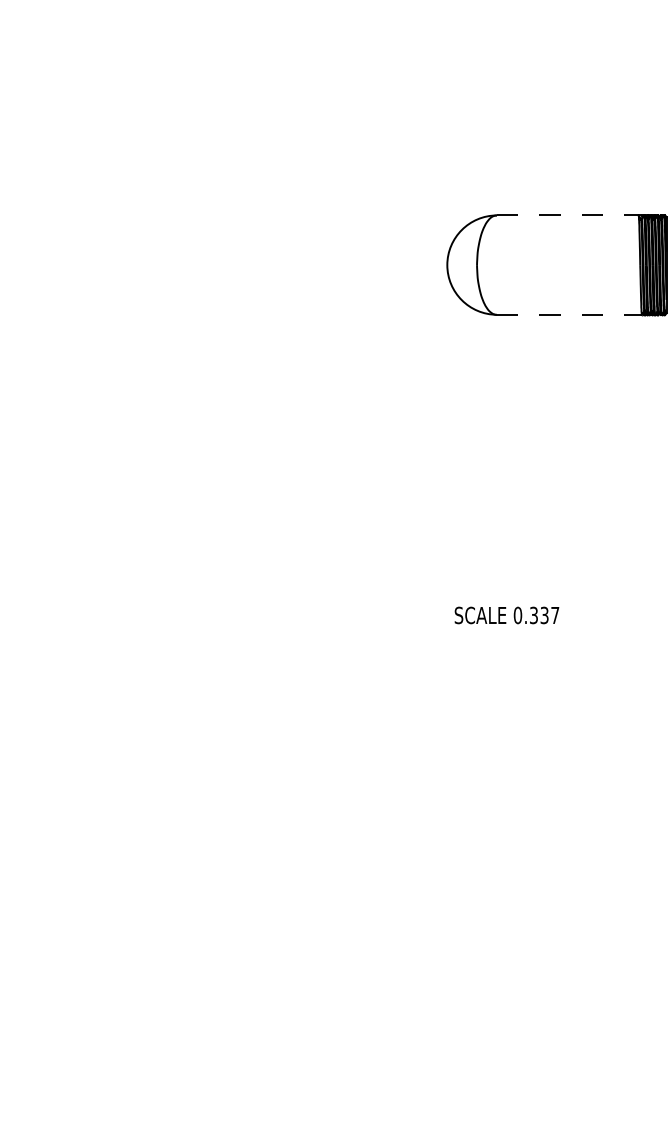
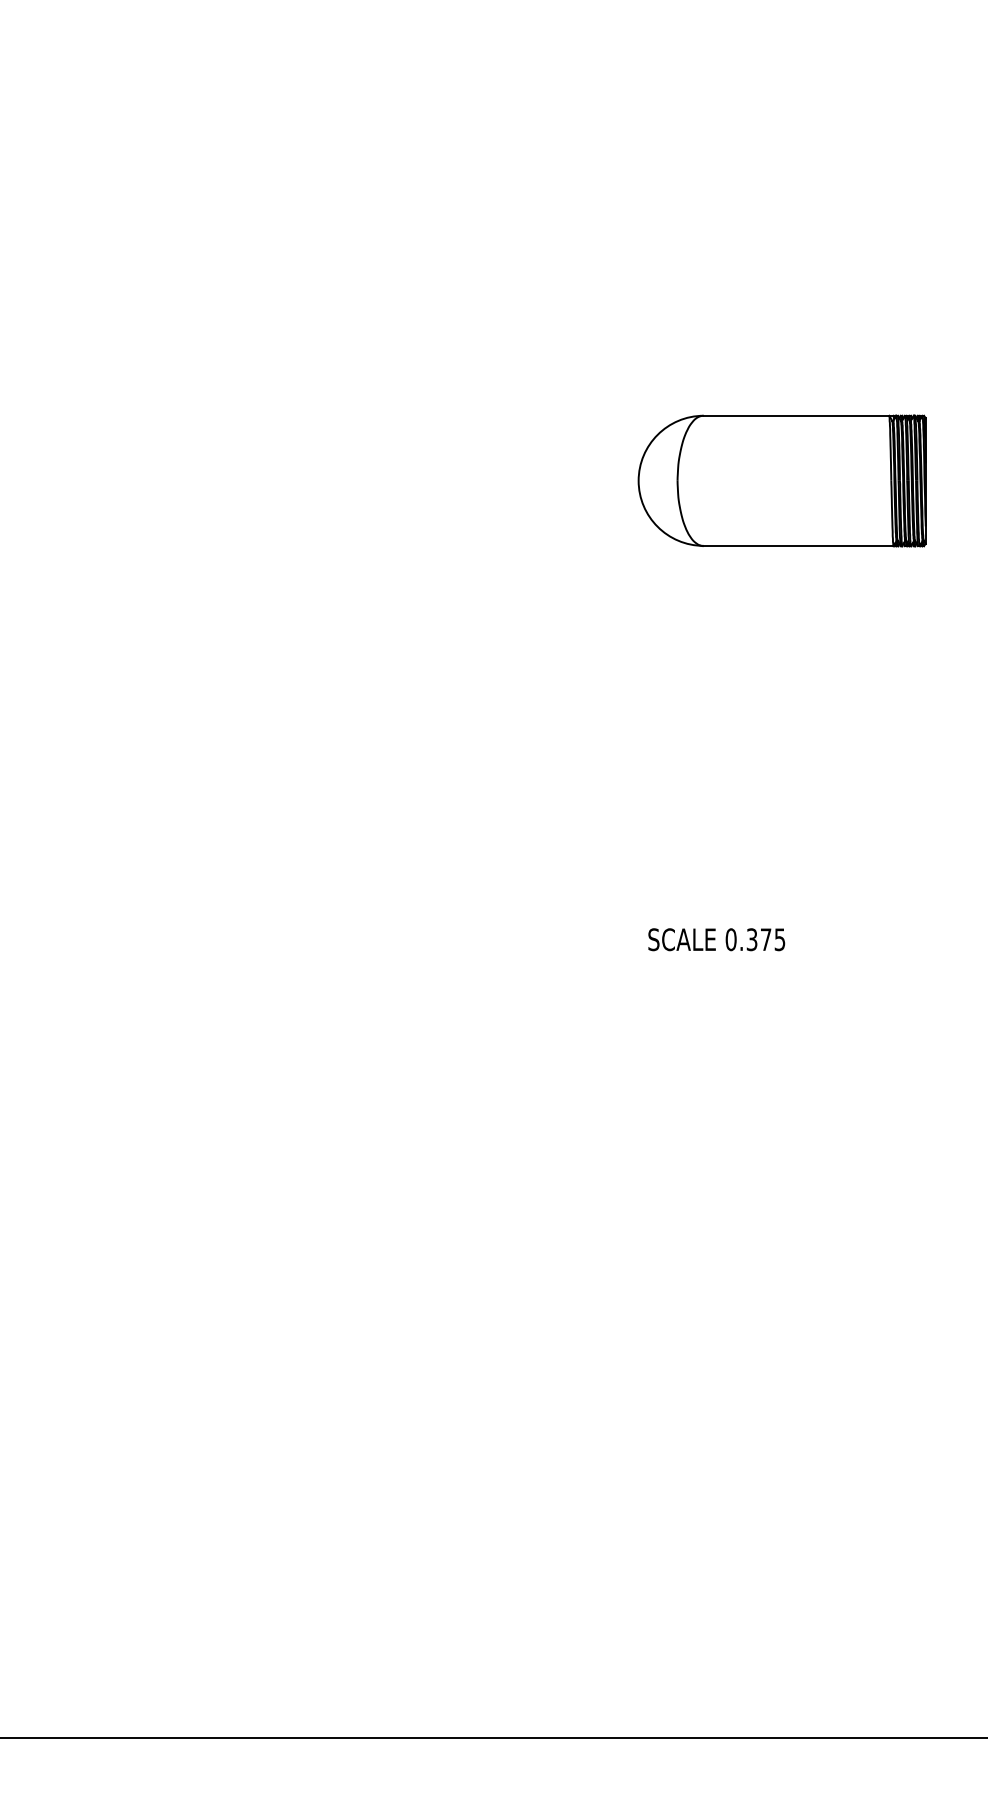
line: (567, 215) -> (796, 415), dashed -> solid
line: (569, 315) -> (798, 546), dashed -> solid
text: (549, 615) -> (772, 939), 0.337 -> 0.375

